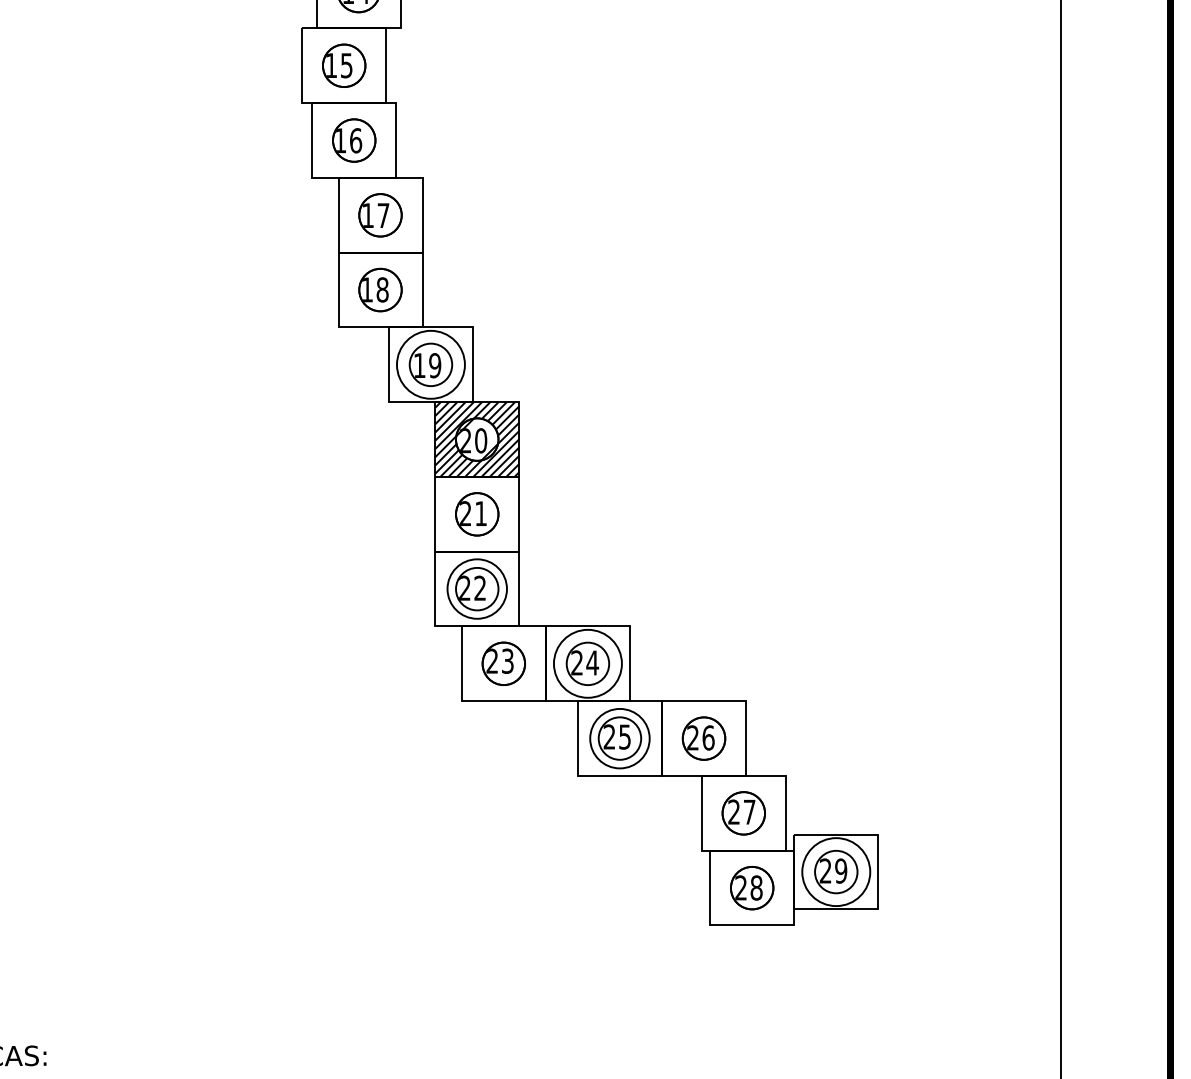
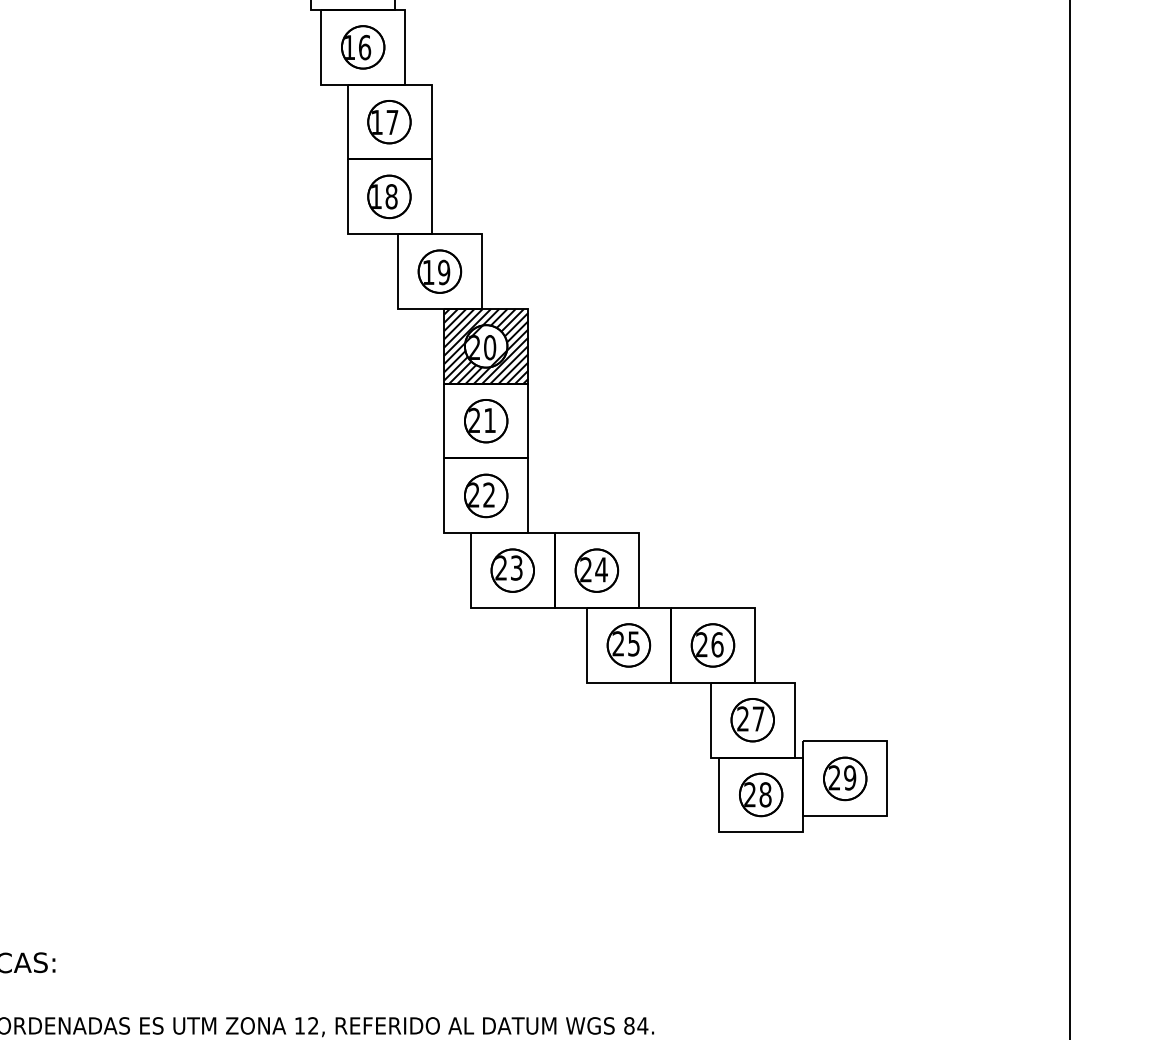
circle: (430, 364) -> (439, 271), size x0.62
circle: (477, 588) -> (486, 495), size x0.71
circle: (587, 663) -> (596, 570), size x0.62
circle: (619, 738) -> (628, 645), size x0.71
circle: (836, 871) -> (845, 778), size x0.62

